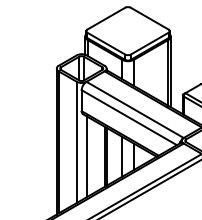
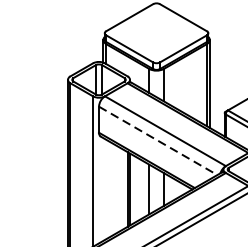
line: (129, 117) -> (158, 140), solid -> dashed
line: (86, 156) -> (104, 189), removed

